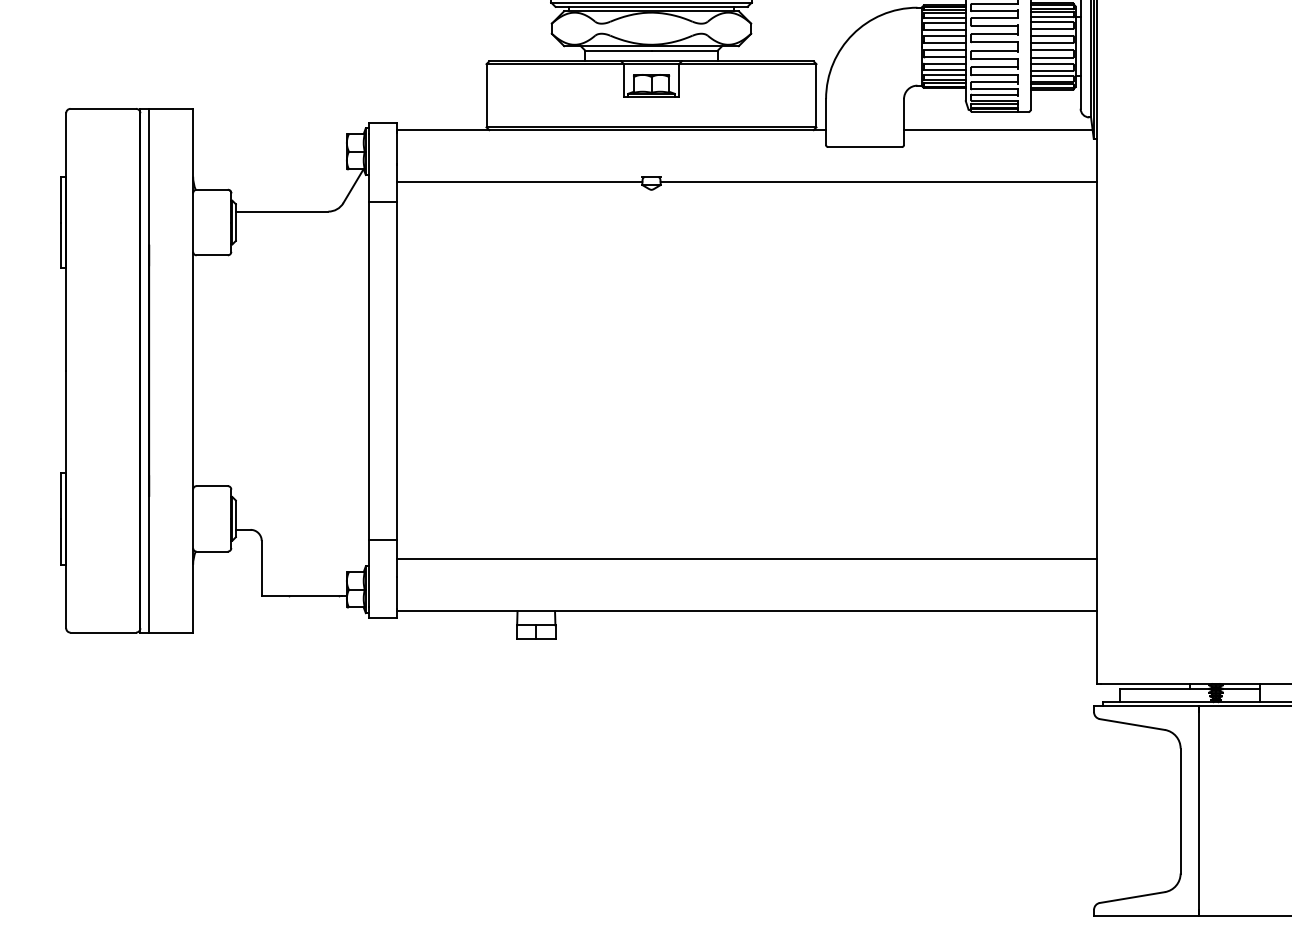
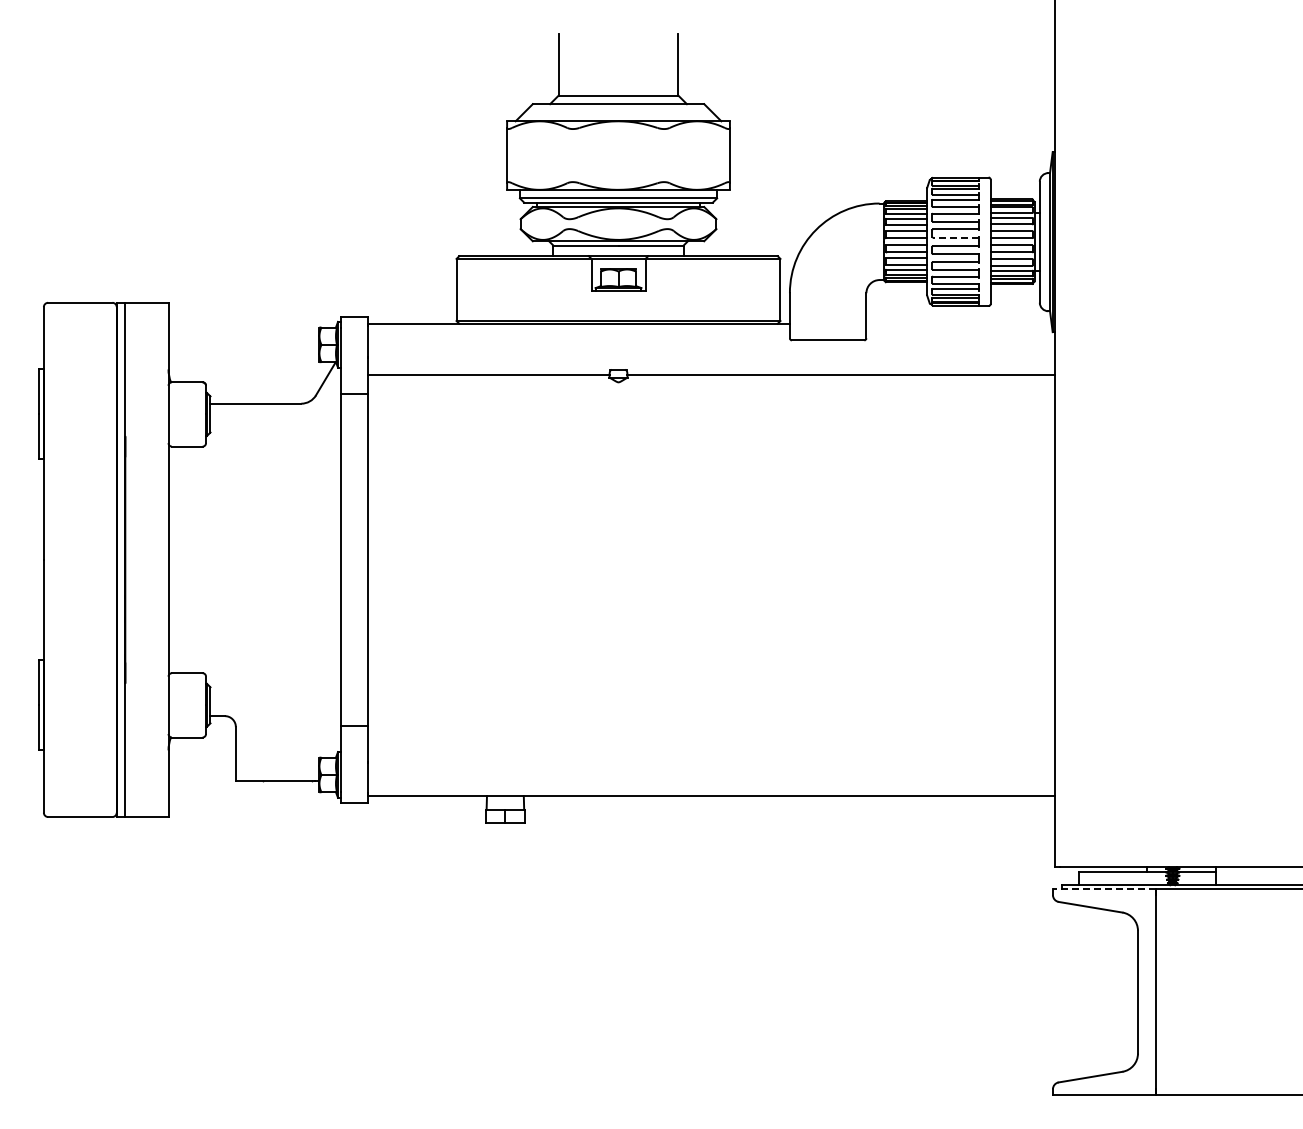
line: (994, 42) -> (955, 237), solid -> dashed
line: (997, 129) -> (958, 323), removed
line: (746, 558) -> (711, 744), removed
line: (1145, 706) -> (1103, 889), solid -> dashed

